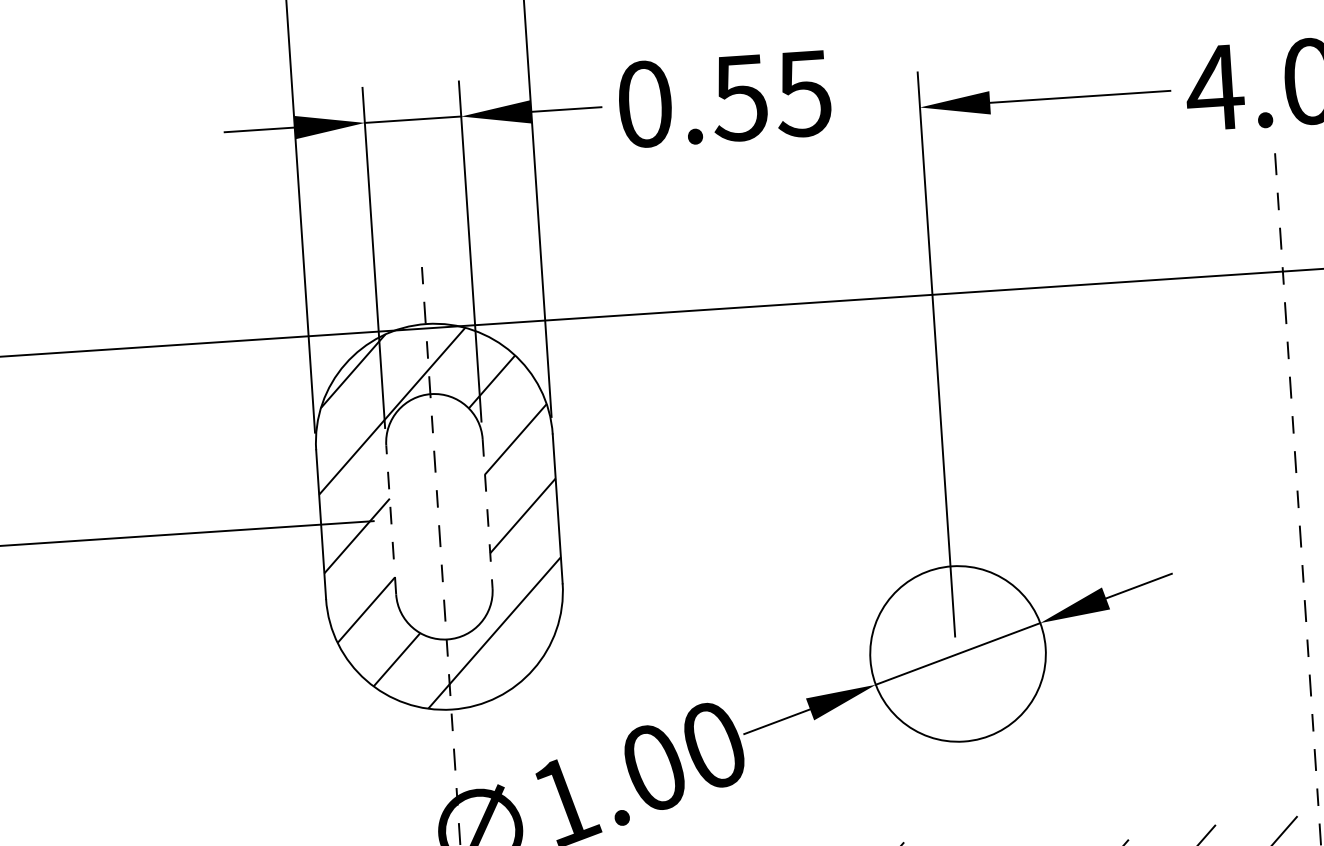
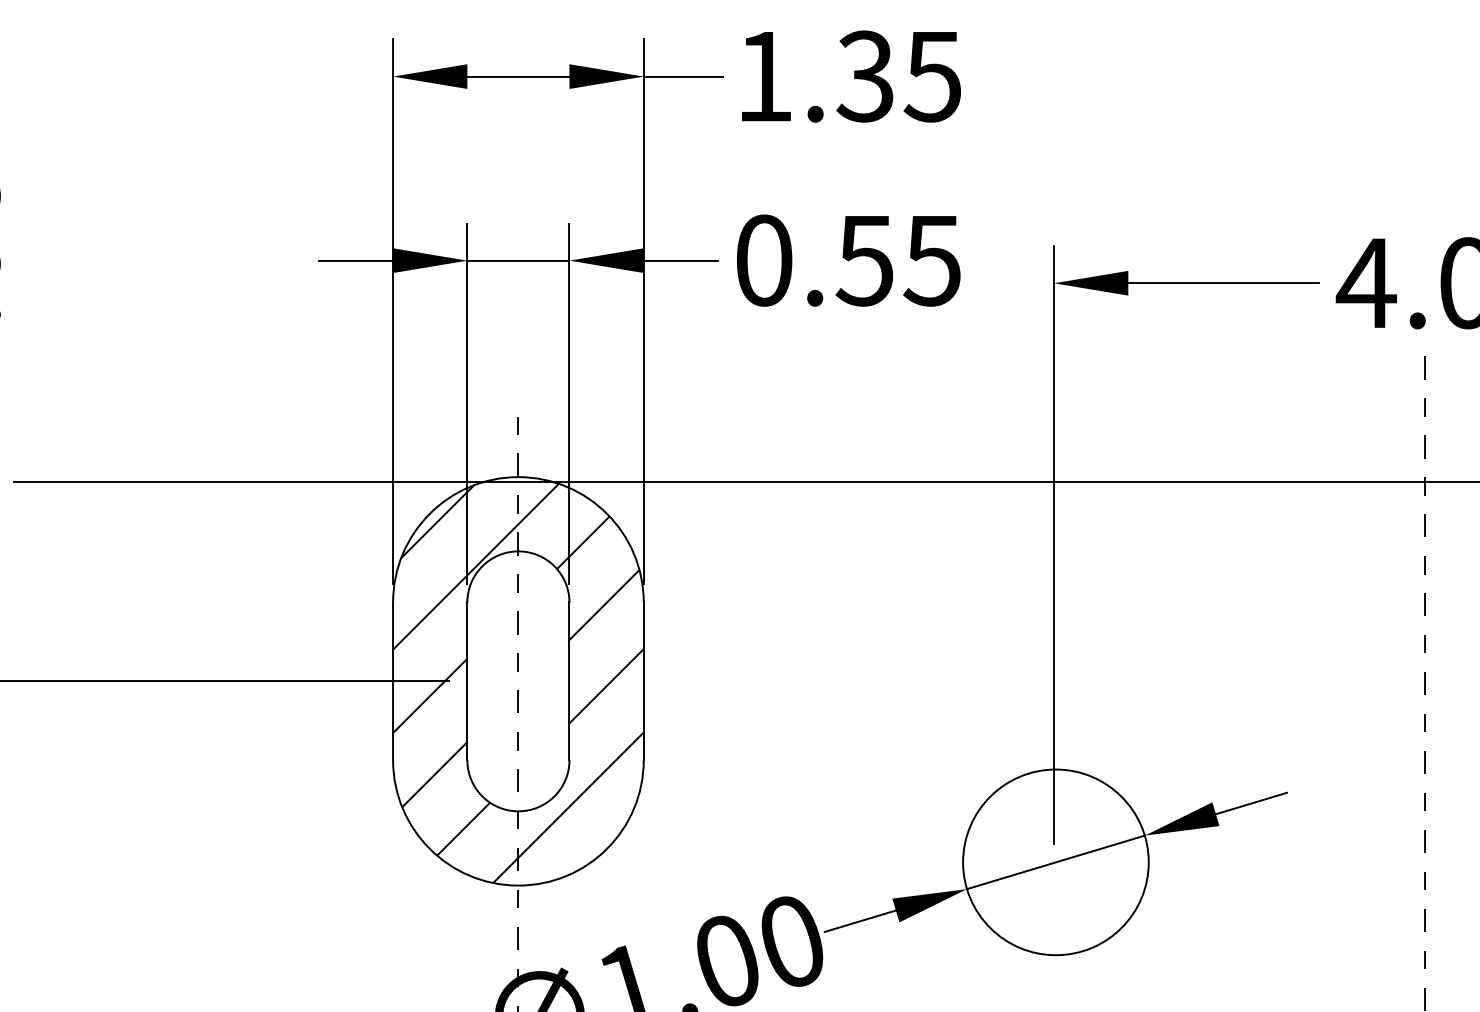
line: (487, 513) -> (569, 681), dashed -> solid
line: (391, 520) -> (467, 681), dashed -> solid

